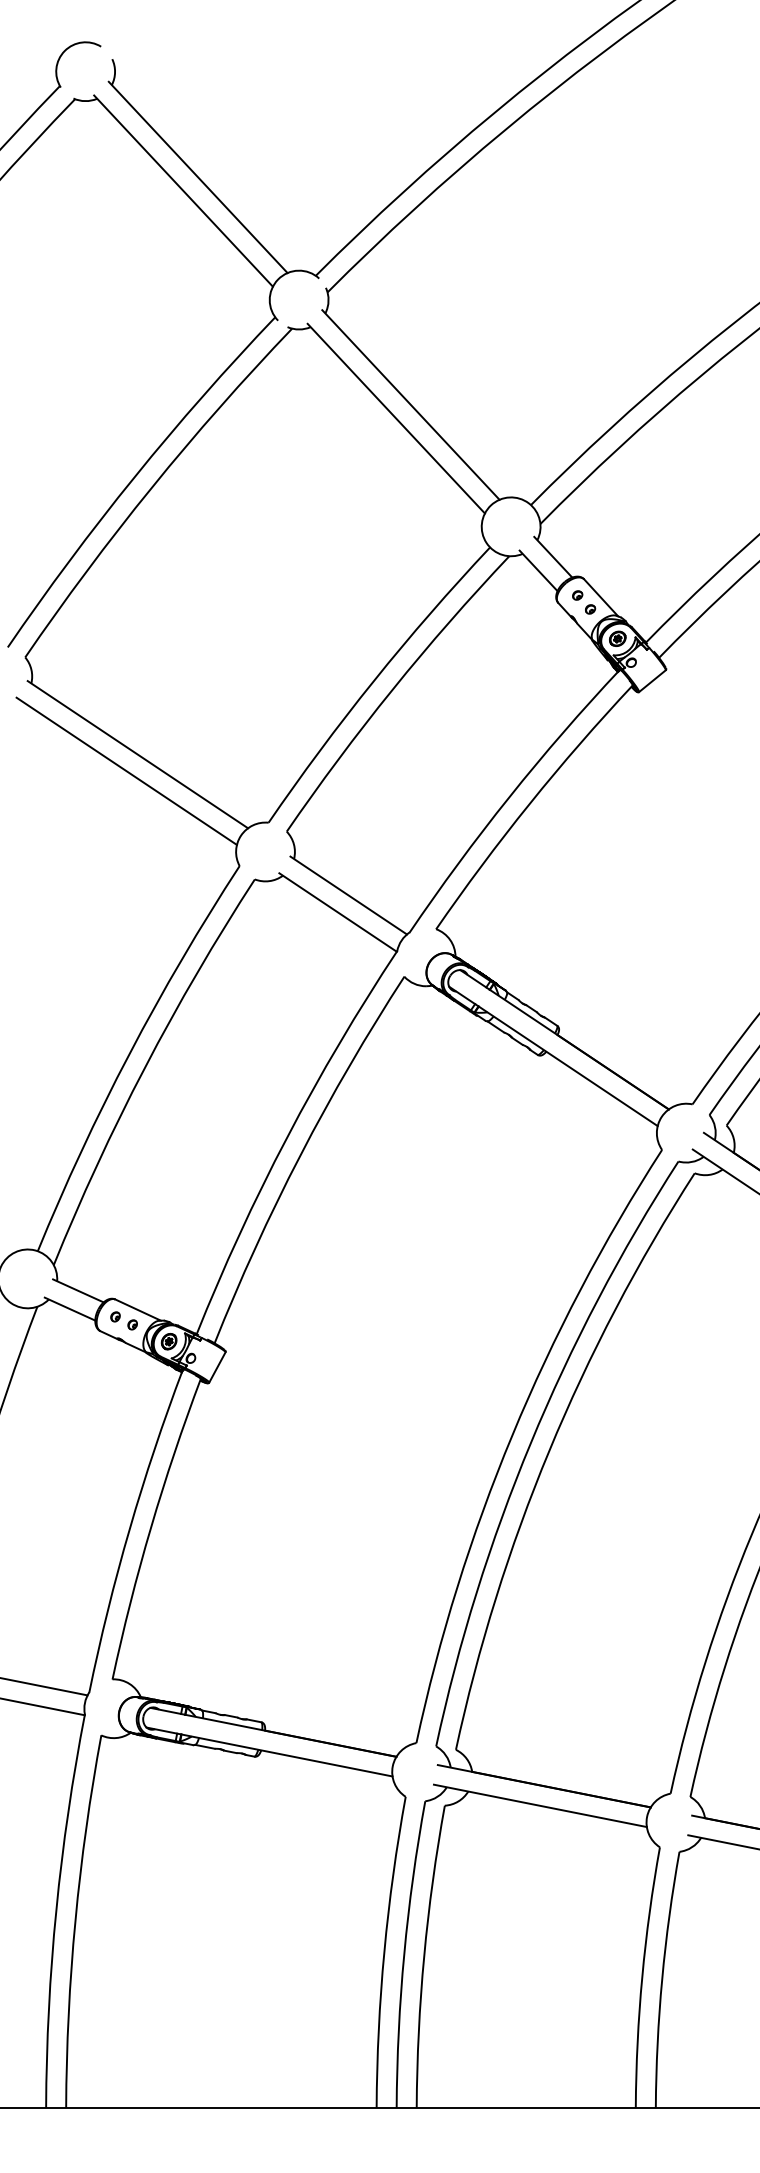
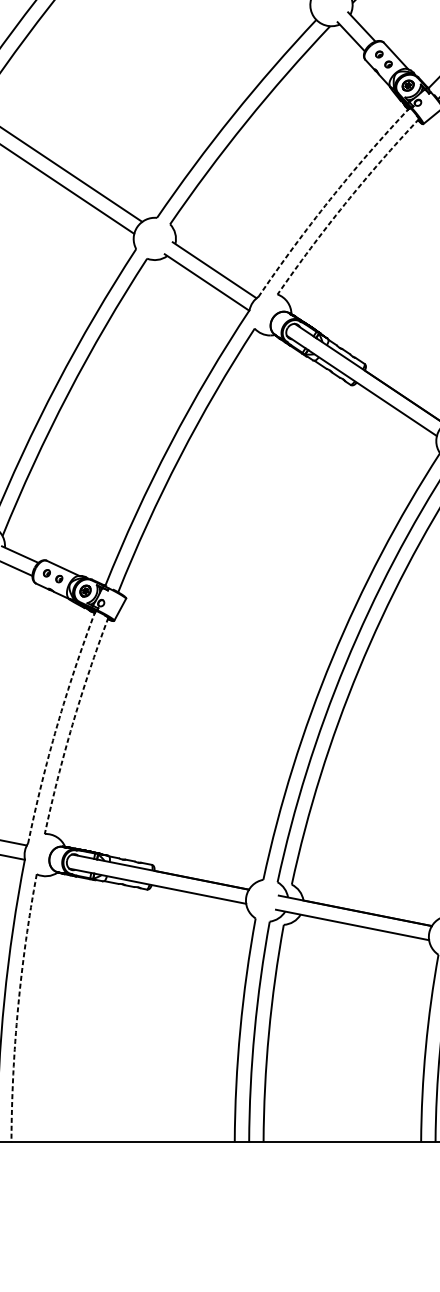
arc: (509, 797) -> (330, 199), solid -> dashed
arc: (529, 803) -> (344, 204), solid -> dashed
arc: (151, 1527) -> (72, 724), solid -> dashed
arc: (129, 1529) -> (57, 726), solid -> dashed
arc: (75, 1920) -> (18, 1007), solid -> dashed

